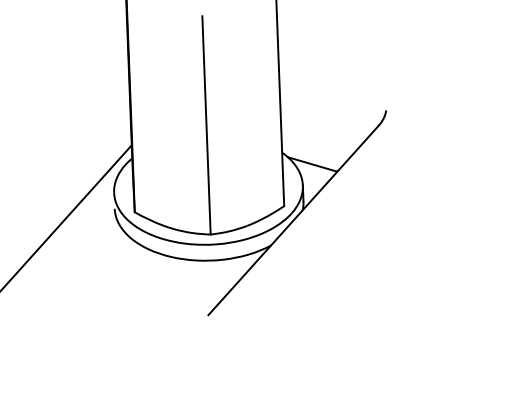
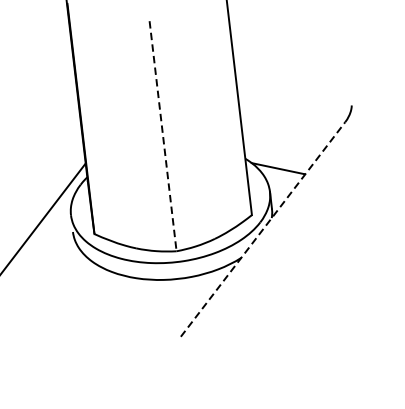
line: (206, 125) -> (163, 136), solid -> dashed
line: (293, 220) -> (262, 229), solid -> dashed

